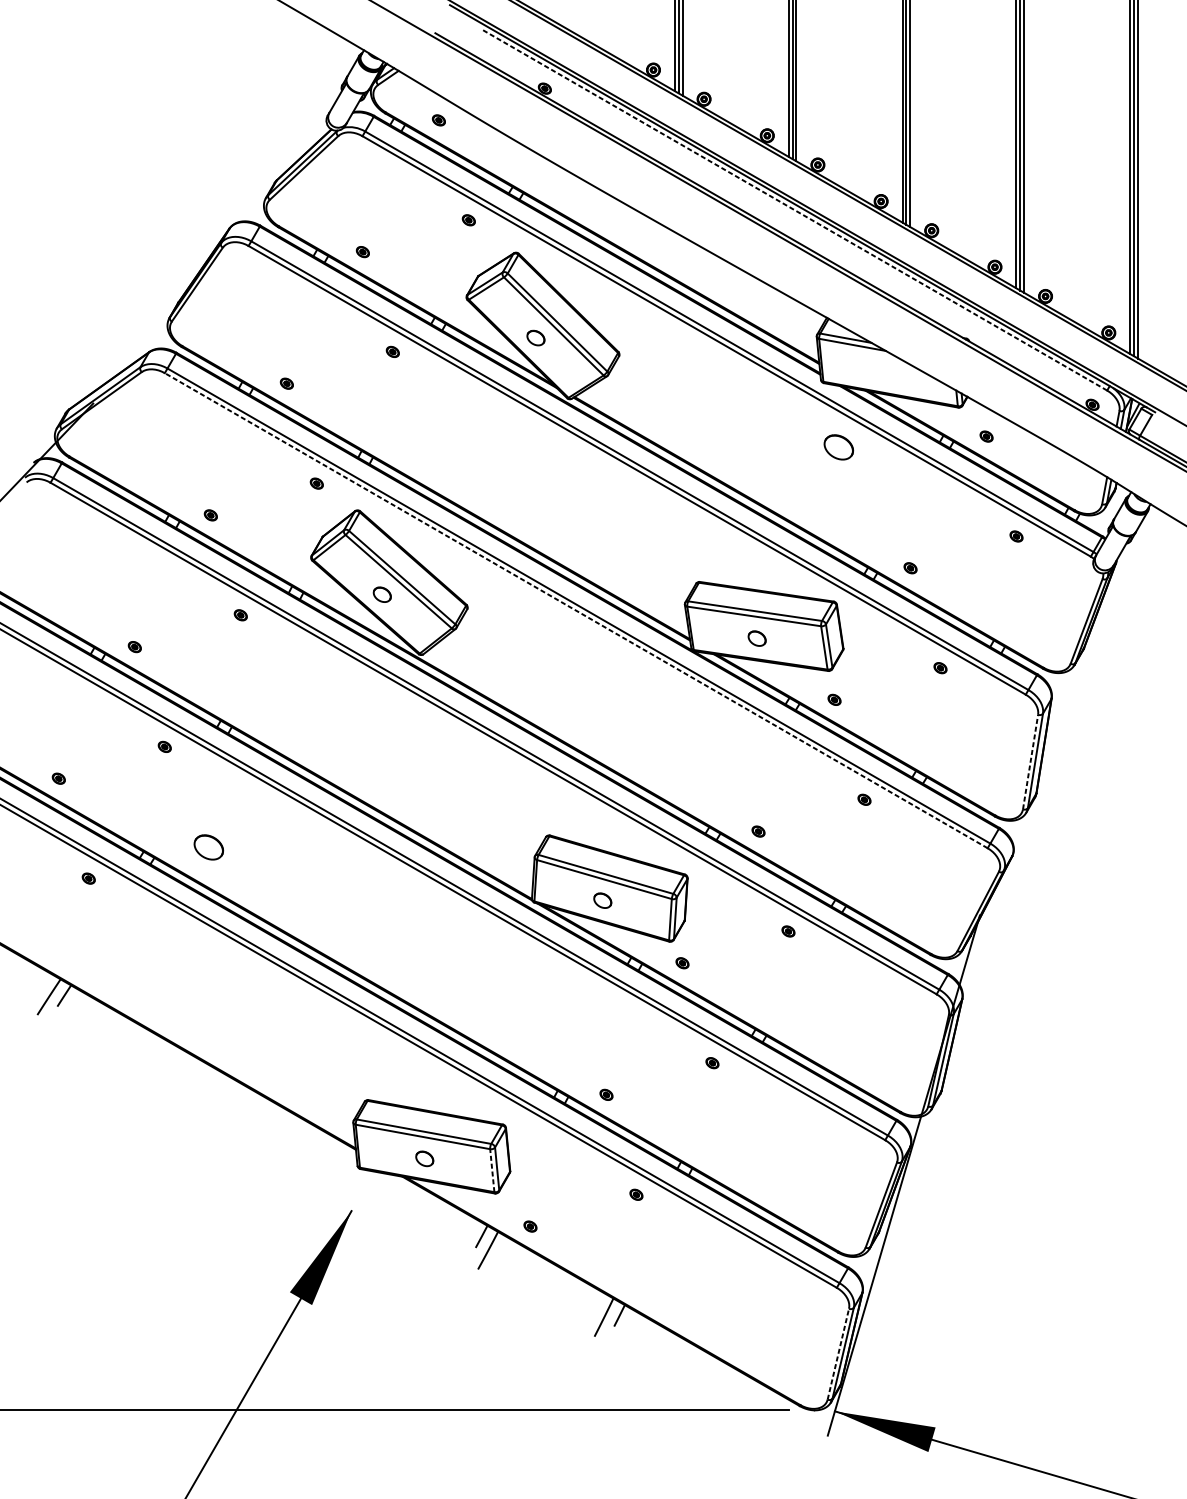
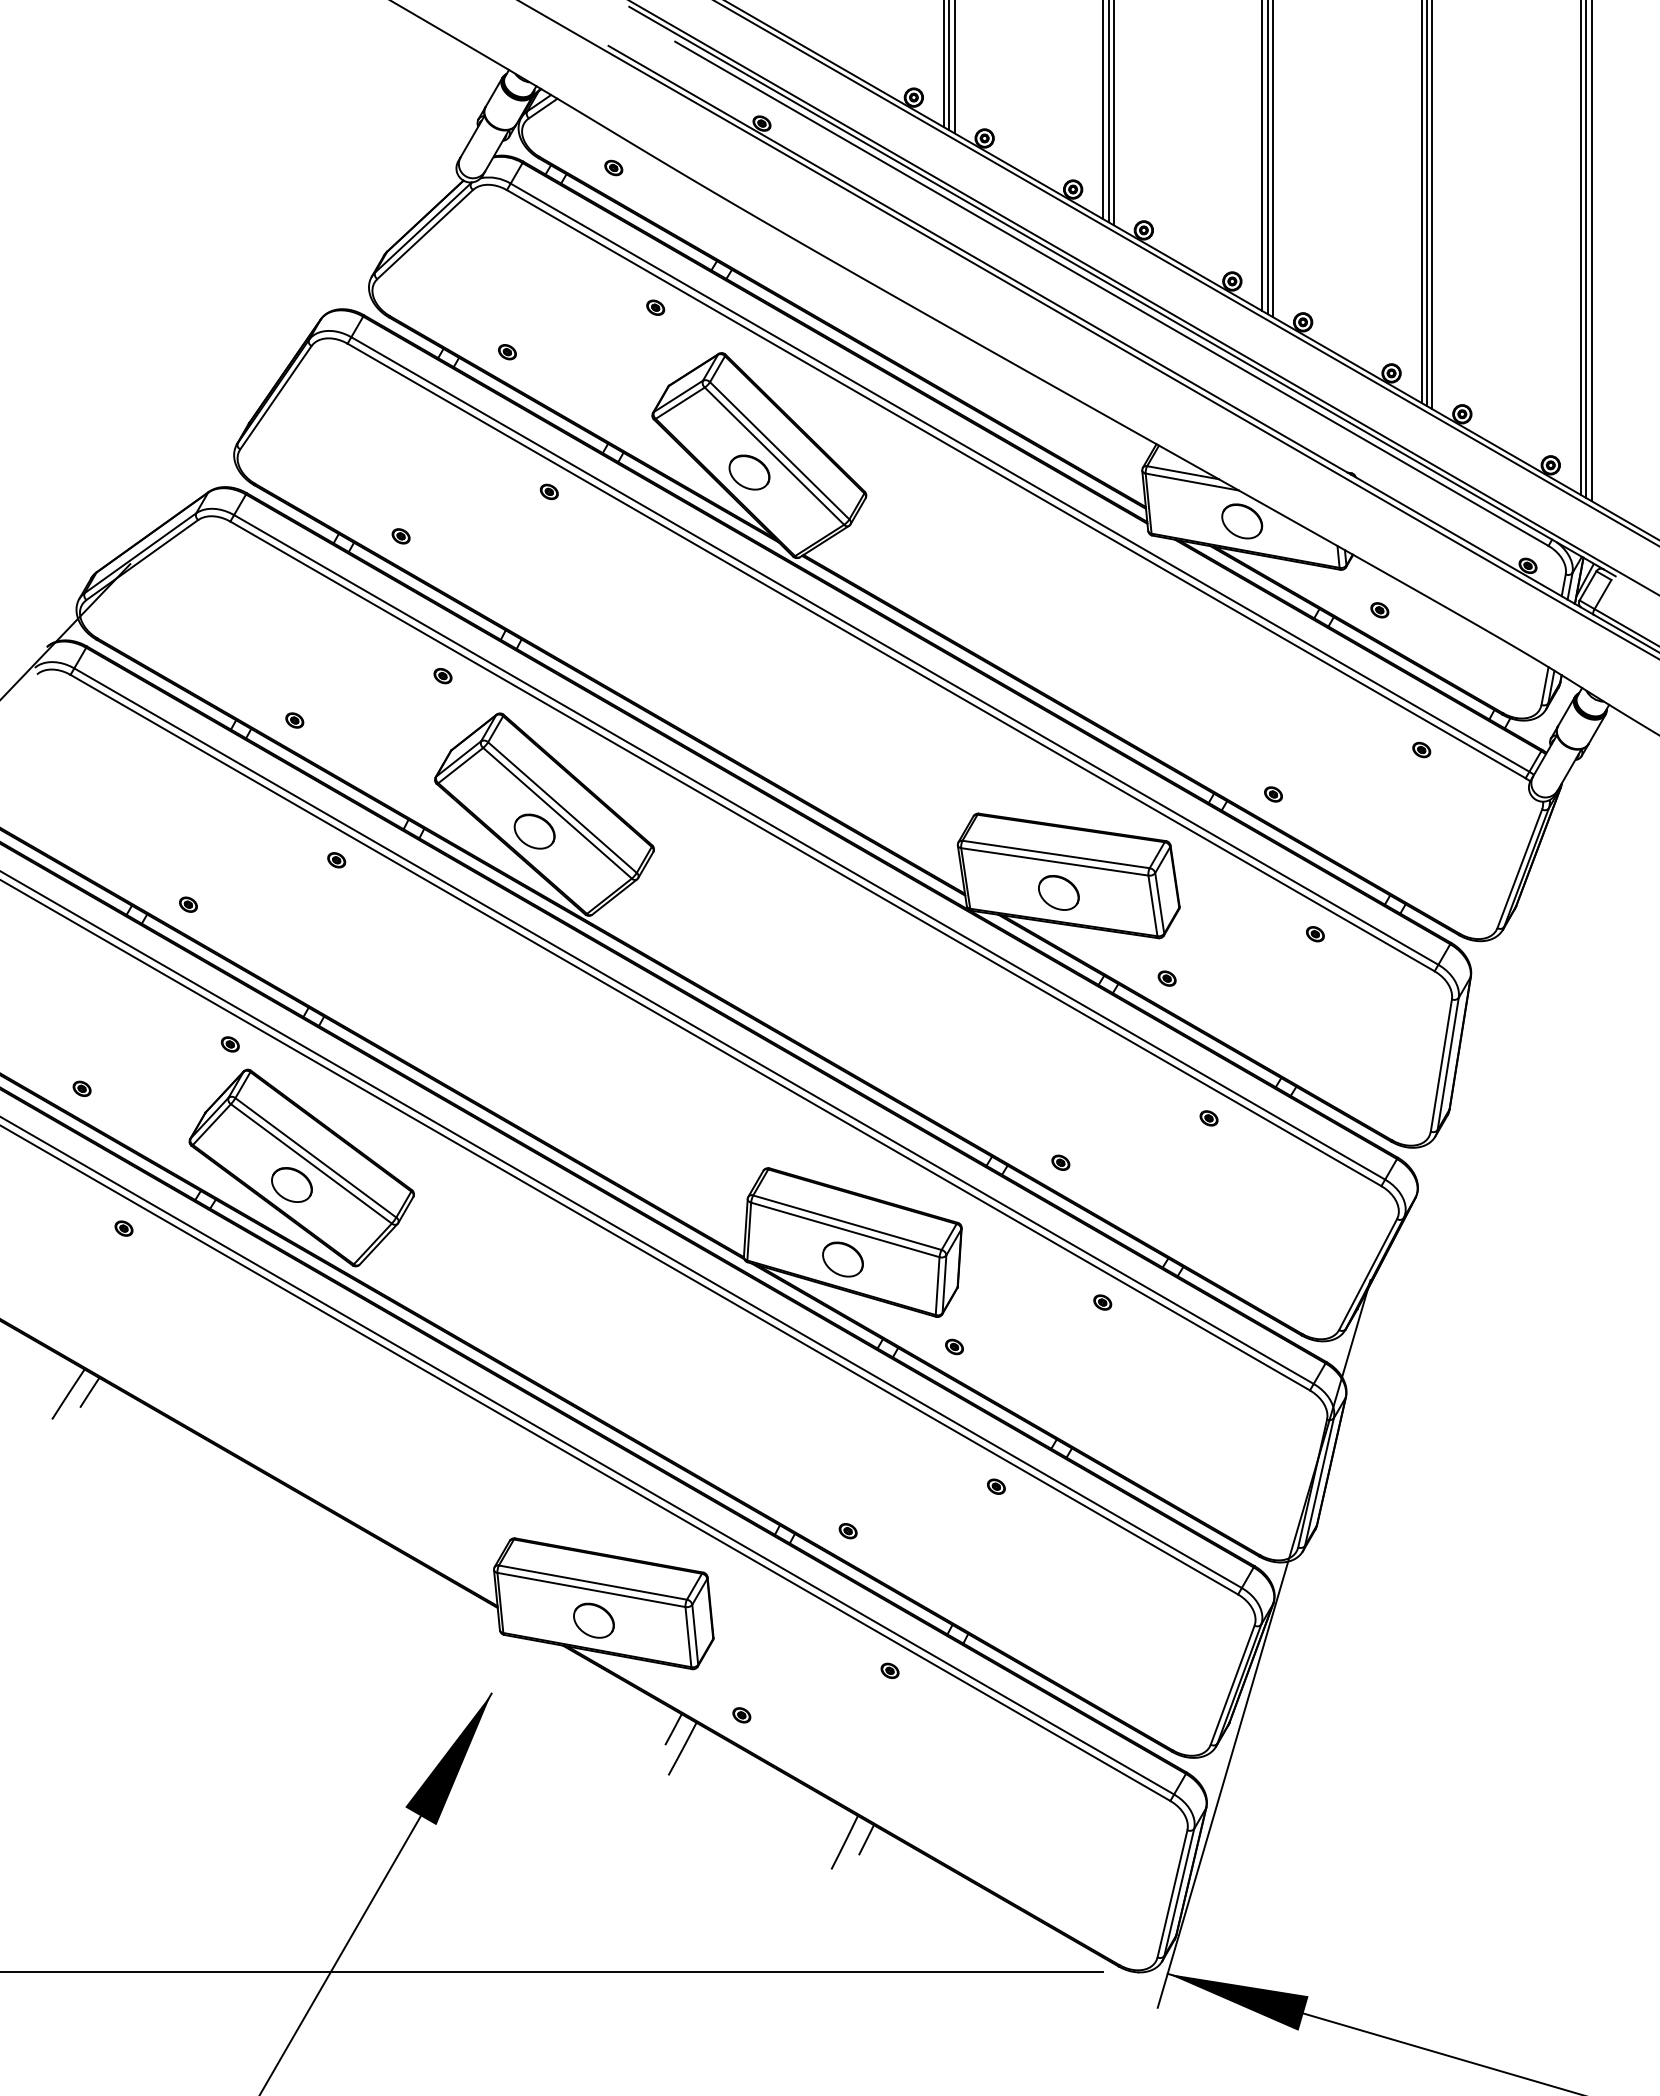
line: (794, 210) -> (1111, 293), dashed -> solid
part: (535, 338) -> (749, 472), size x1.67
part: (839, 447) -> (1242, 521), moved
part: (382, 594) -> (534, 831), size x1.67
line: (575, 610) -> (805, 853), dashed -> solid
part: (756, 638) -> (1058, 892), size x1.67
line: (1030, 762) -> (1441, 1065), dashed -> solid
part: (215, 834) -> (301, 1167), added
part: (602, 900) -> (842, 1259), size x1.67
part: (424, 1158) -> (593, 1620), size x1.67
line: (492, 1170) -> (688, 1636), dashed -> solid
line: (838, 1353) -> (1172, 1893), dashed -> solid

